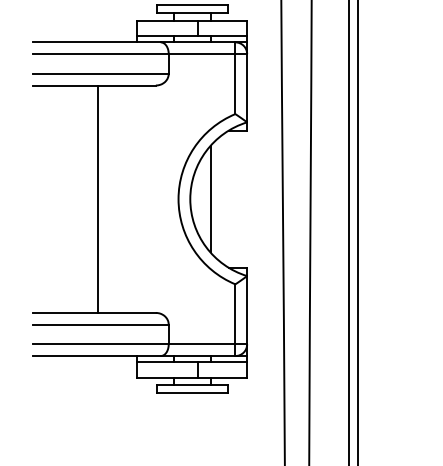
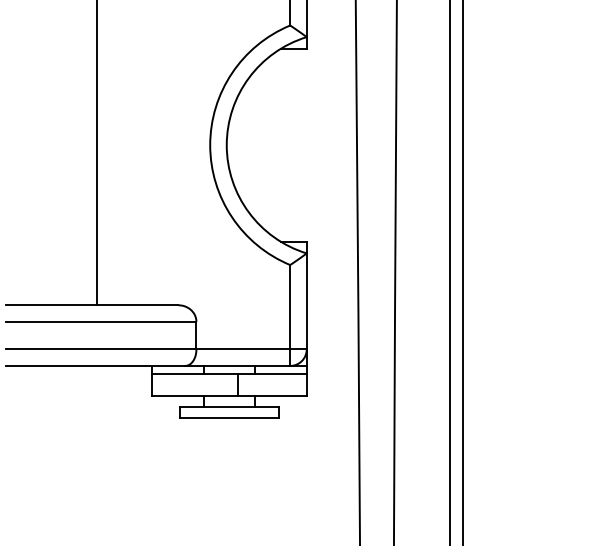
line: (210, 198) -> (255, 144), removed

